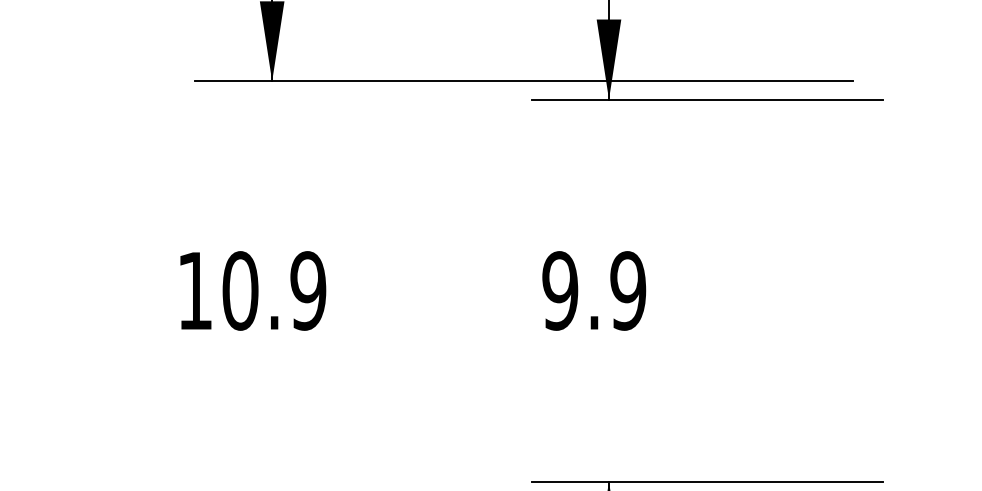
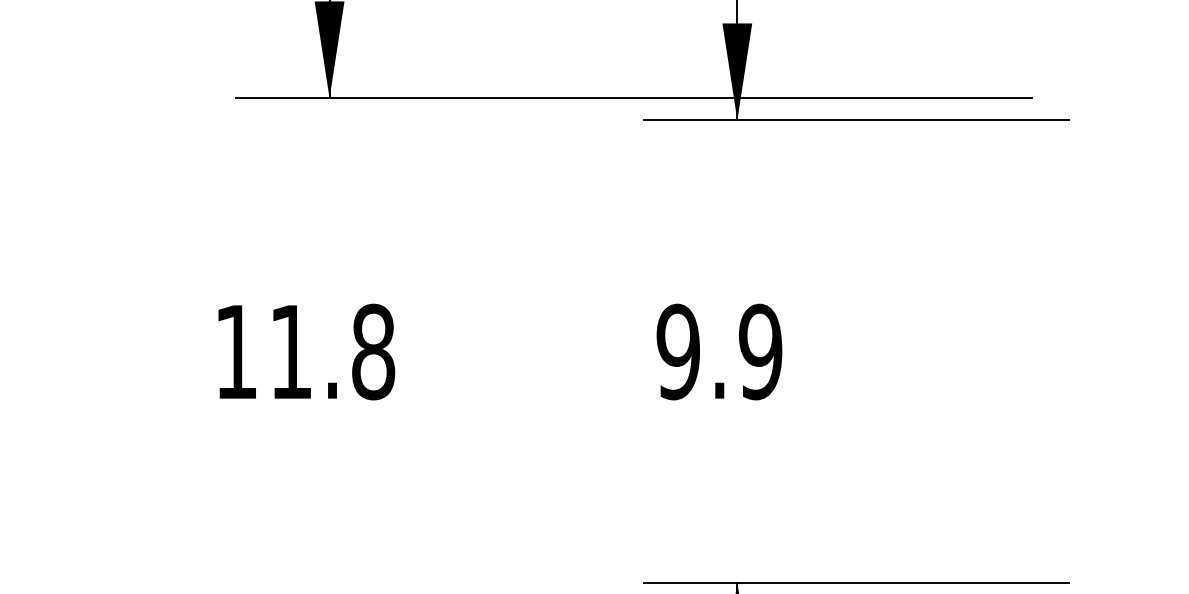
text: (274, 290) -> (332, 351), 10.9 -> 11.8

